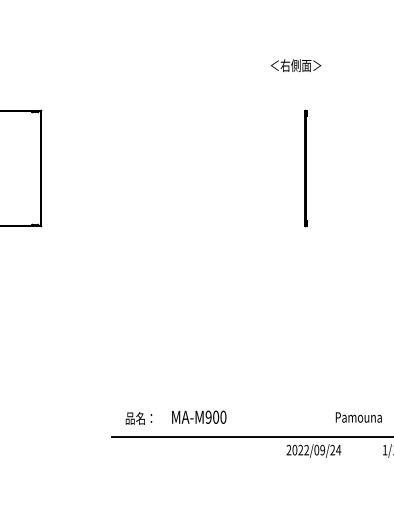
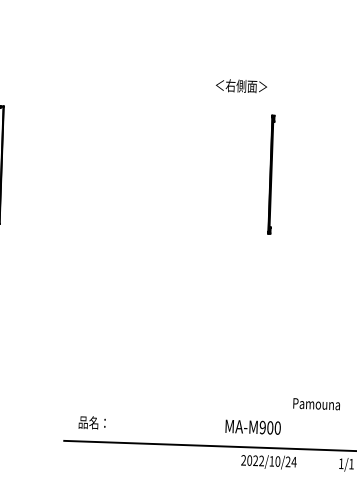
text: (296, 65) -> (241, 86), moved
text: (199, 416) -> (253, 426), moved
text: (358, 417) -> (316, 404), moved
text: (319, 449) -> (274, 460), 2022/09/24 -> 2022/10/24

